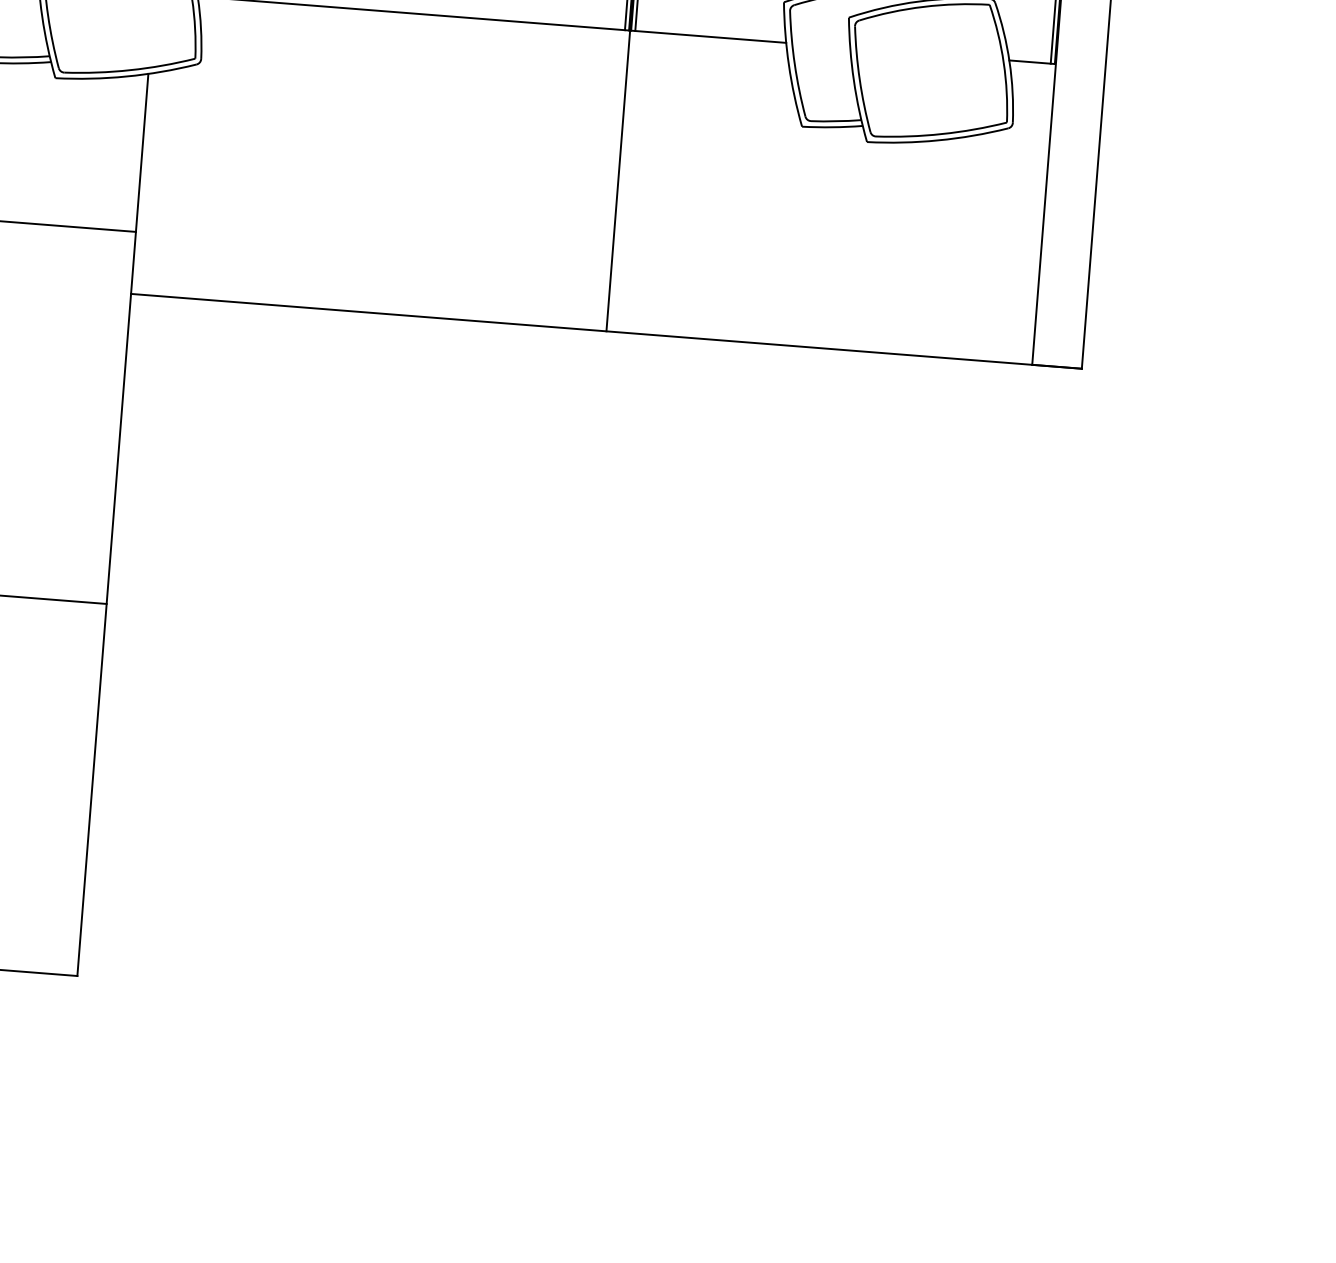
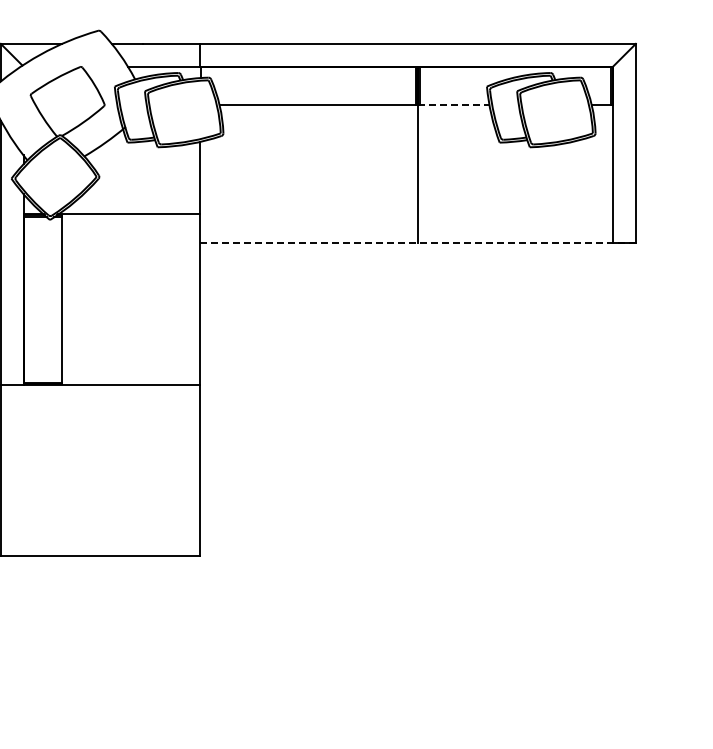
line: (707, 37) -> (453, 105), solid -> dashed
line: (605, 330) -> (417, 242), solid -> dashed

